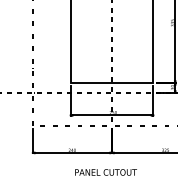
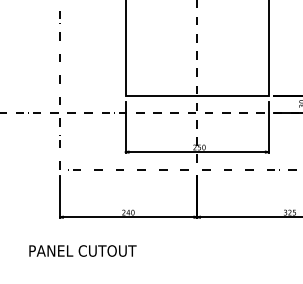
text: (105, 172) -> (81, 251), moved

